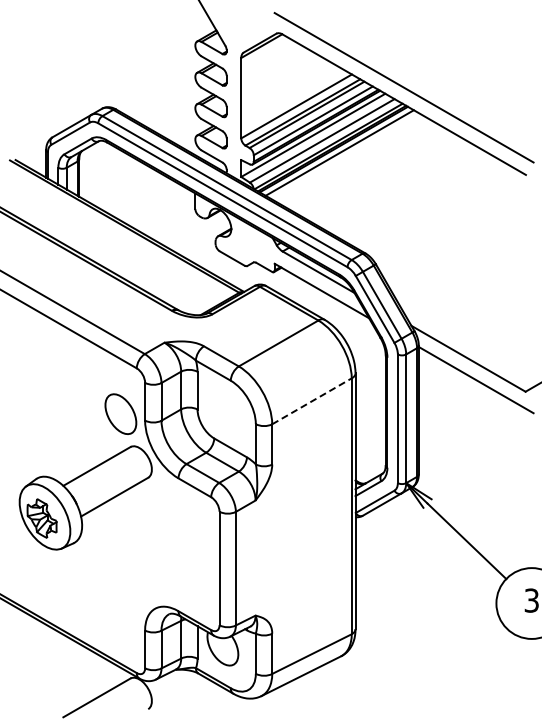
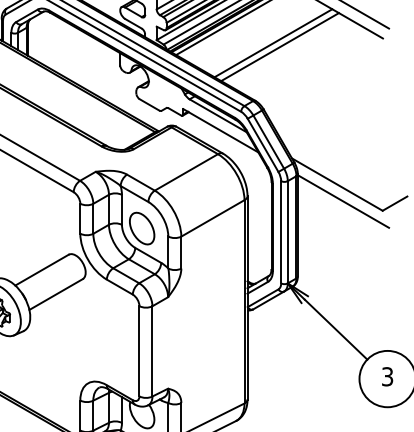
line: (388, 180) -> (273, 42), added
line: (396, 185) -> (280, 46), added
line: (312, 401) -> (213, 218), dashed -> solid
part: (120, 413) -> (141, 228), moved

